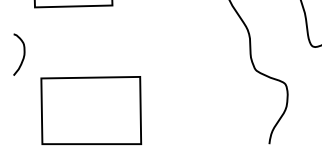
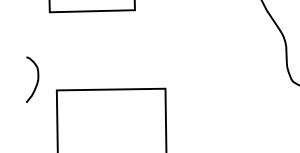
curve: (23, 54) -> (37, 79), moved

